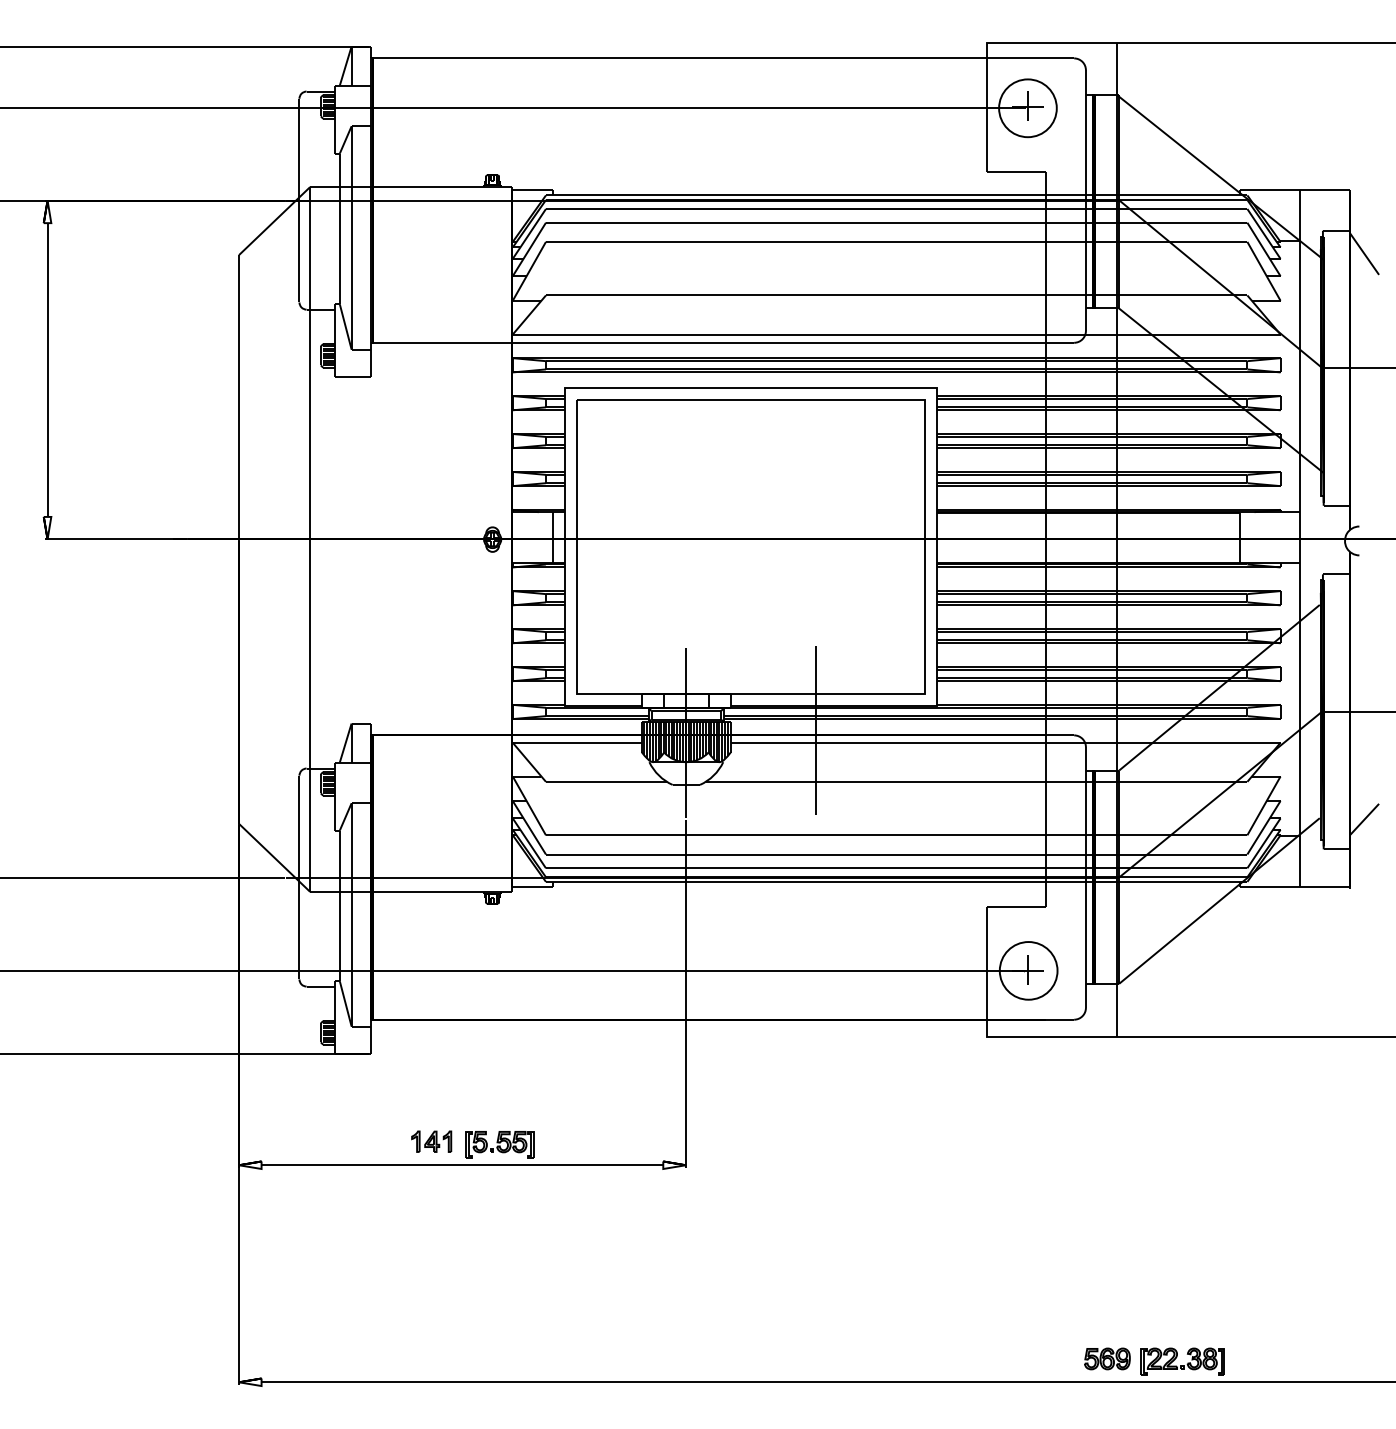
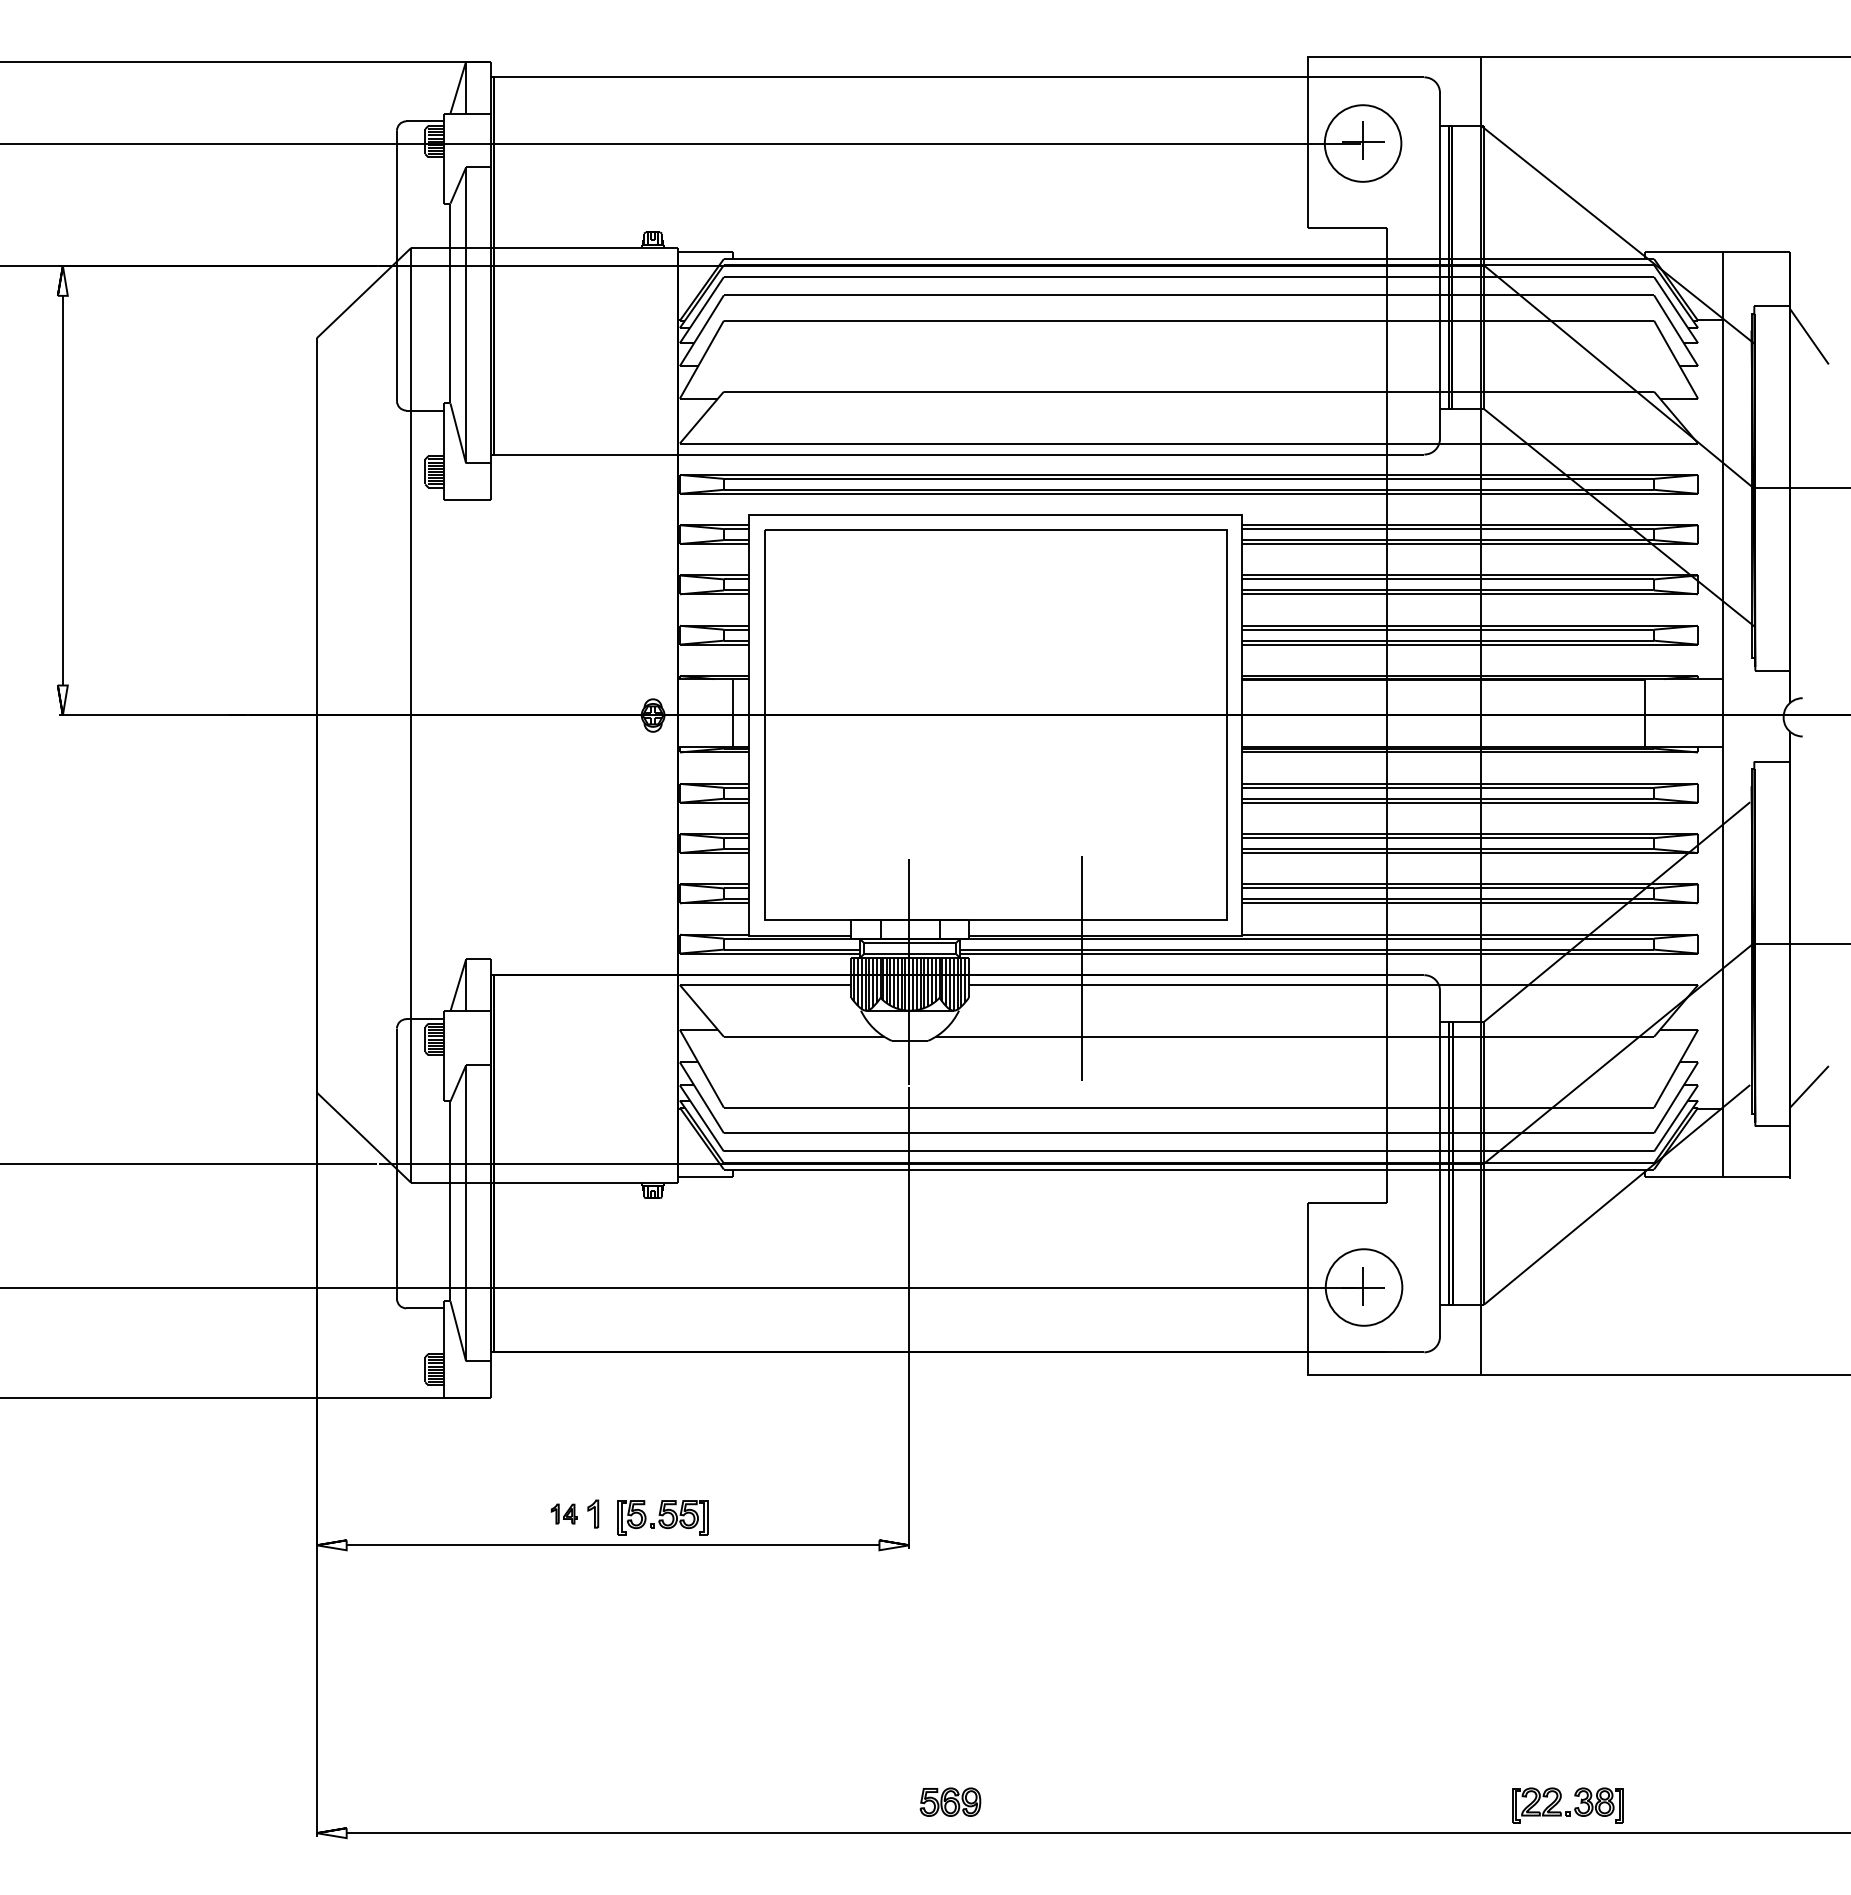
part: (425, 1141) -> (564, 1513), size x0.7
part: (1107, 1358) -> (950, 1801), moved

